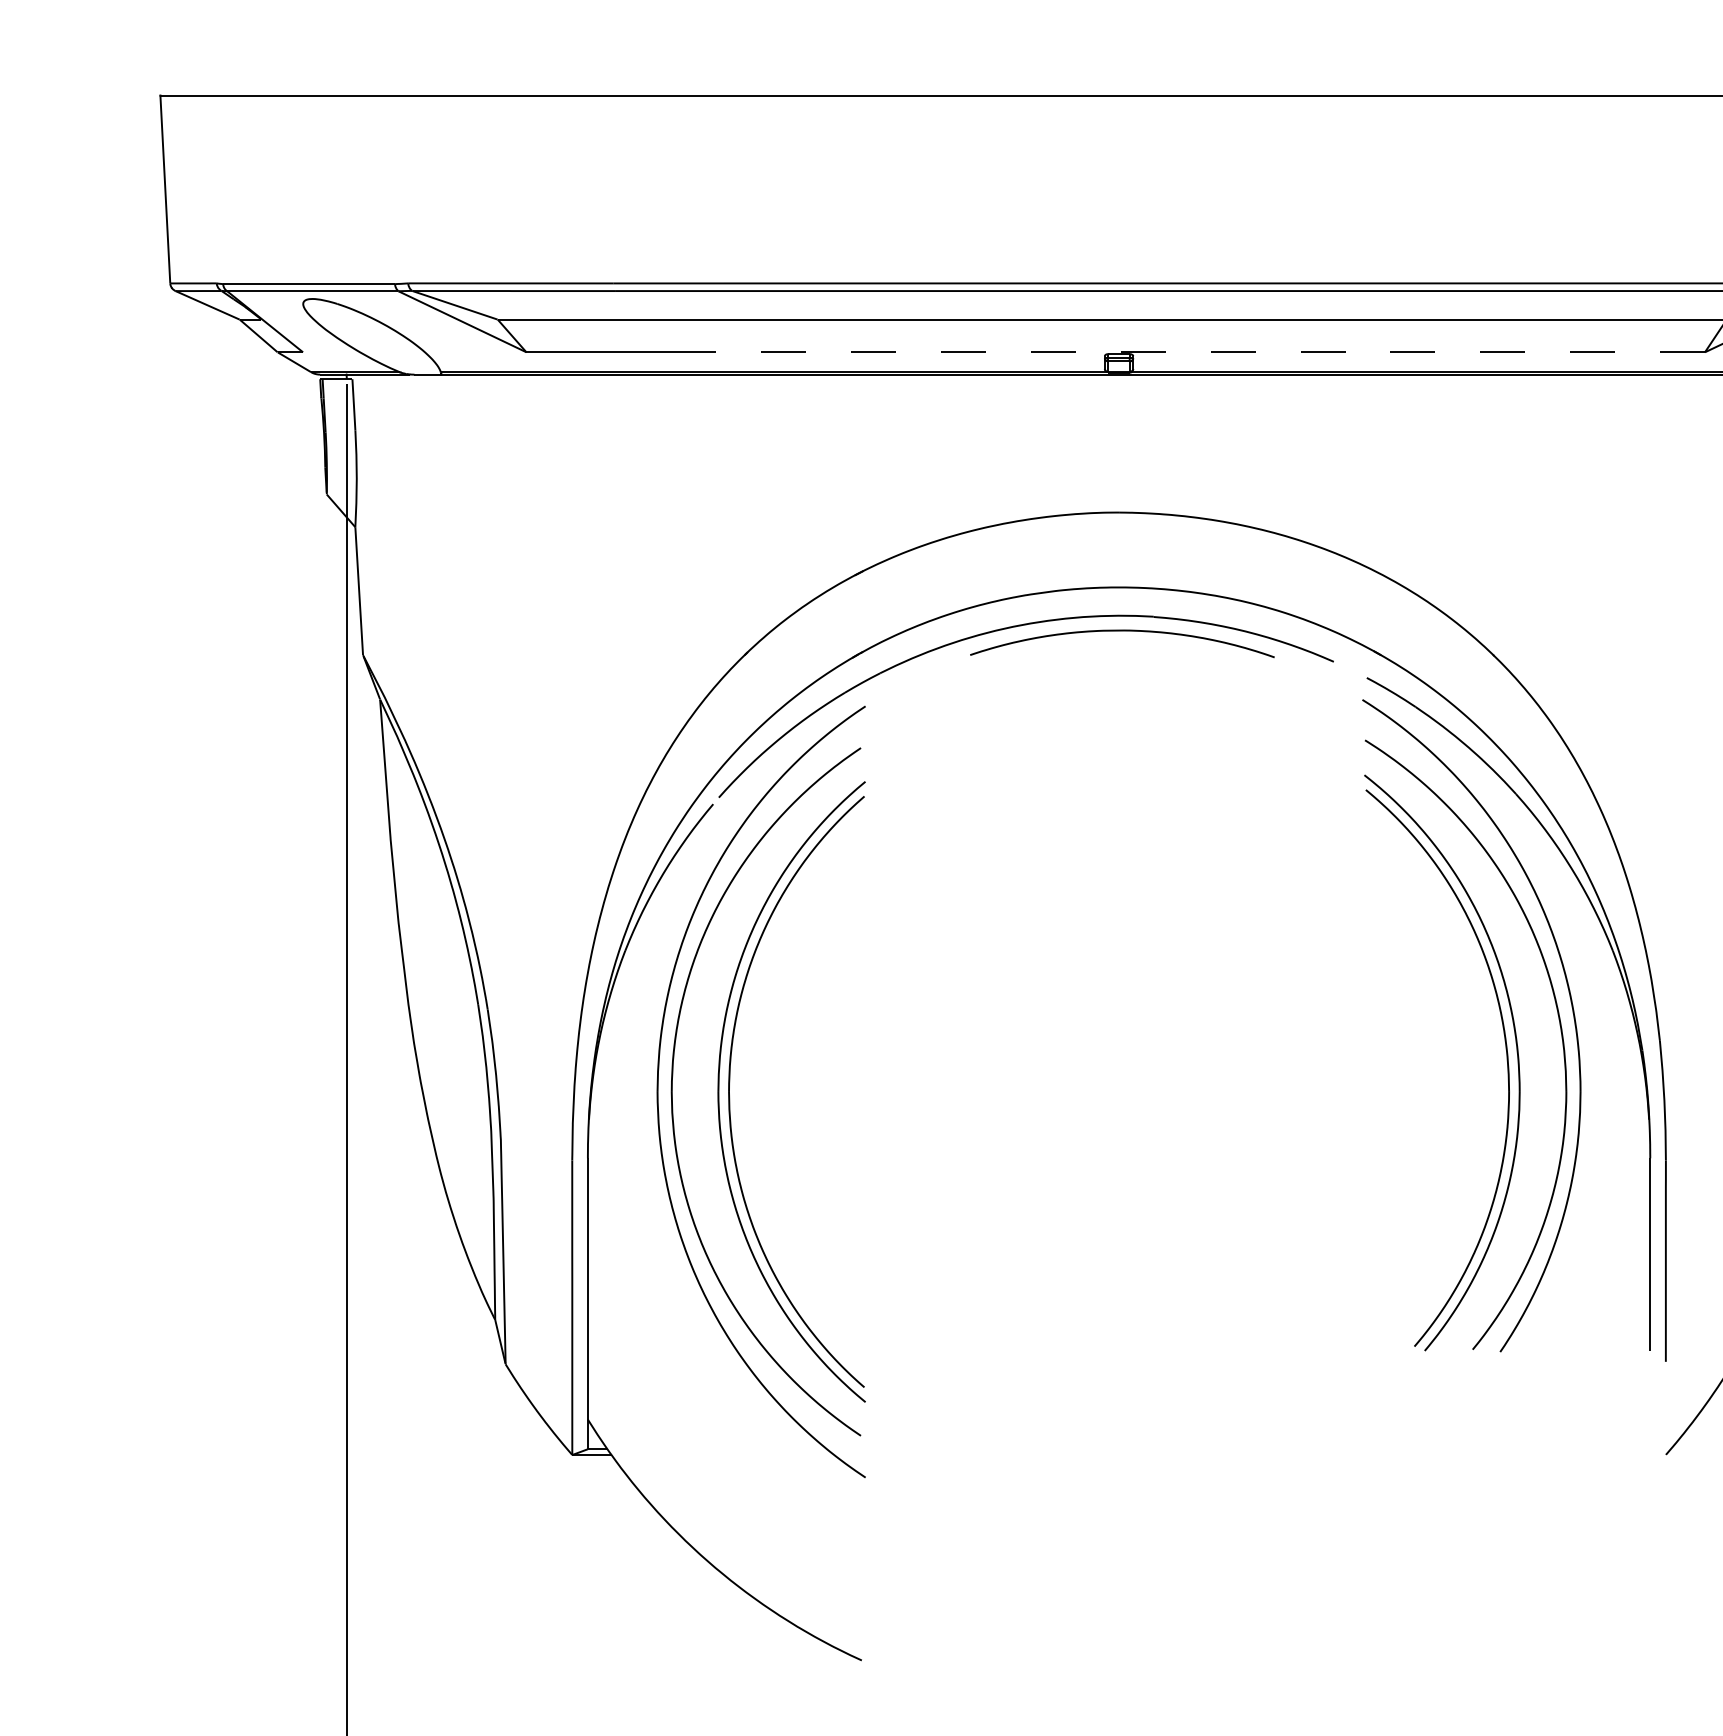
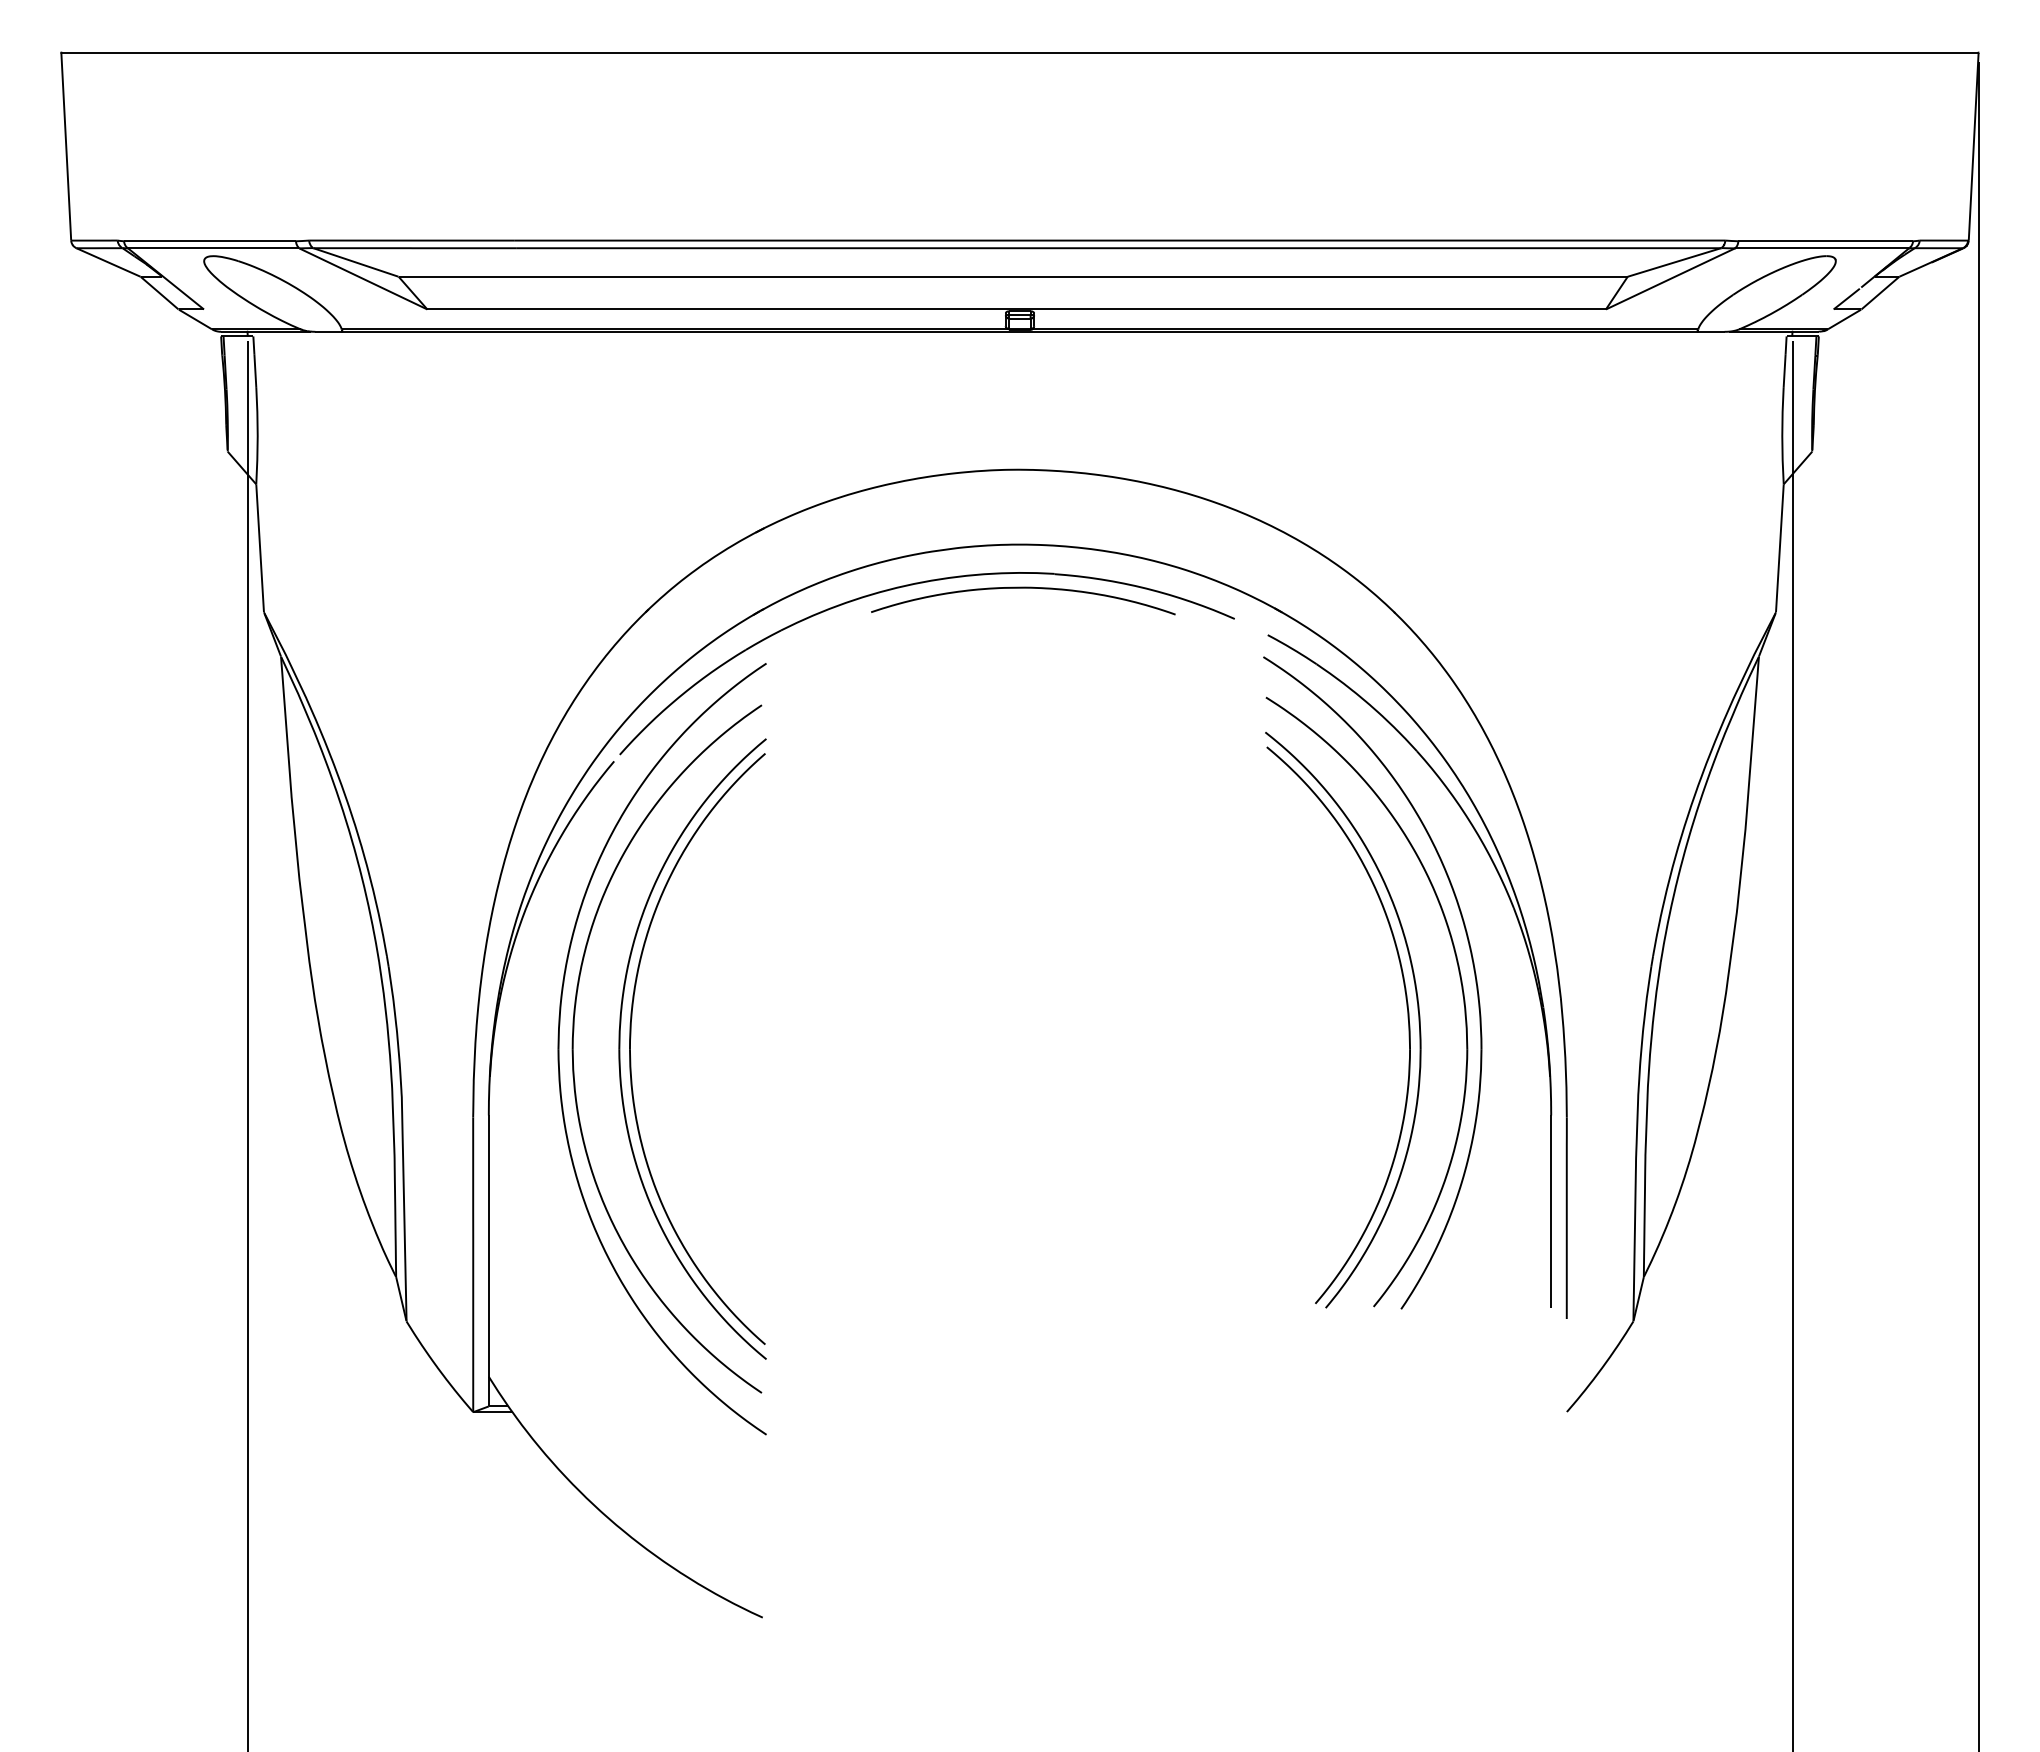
line: (1203, 352) -> (1104, 309), dashed -> solid

